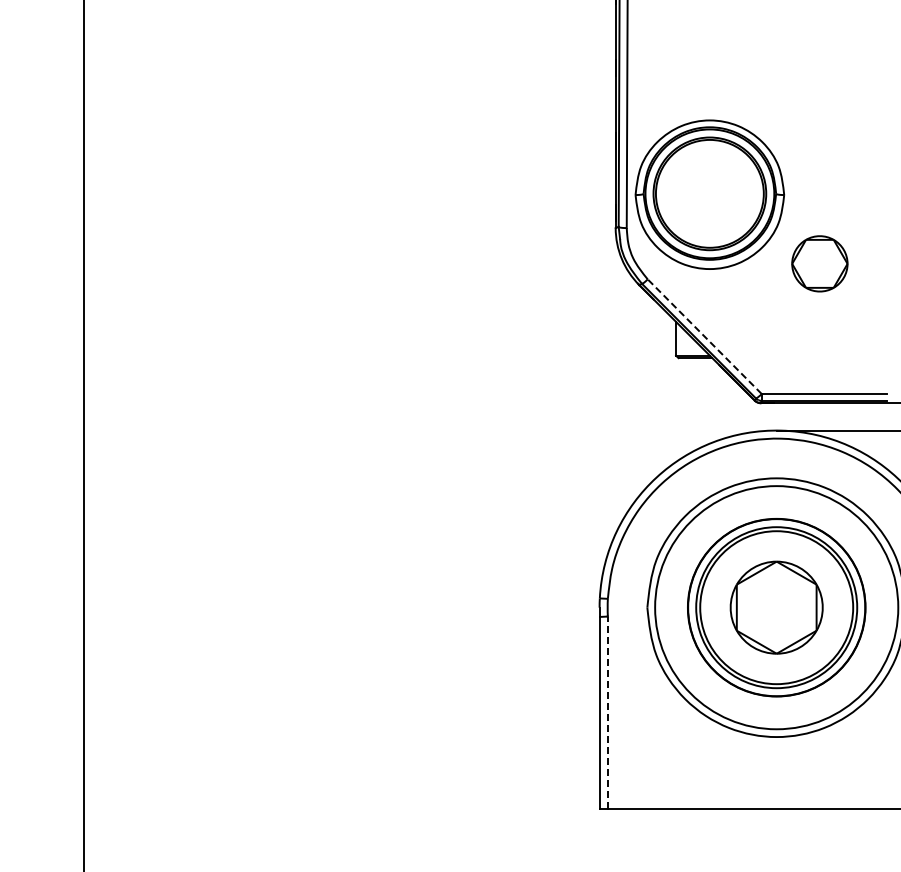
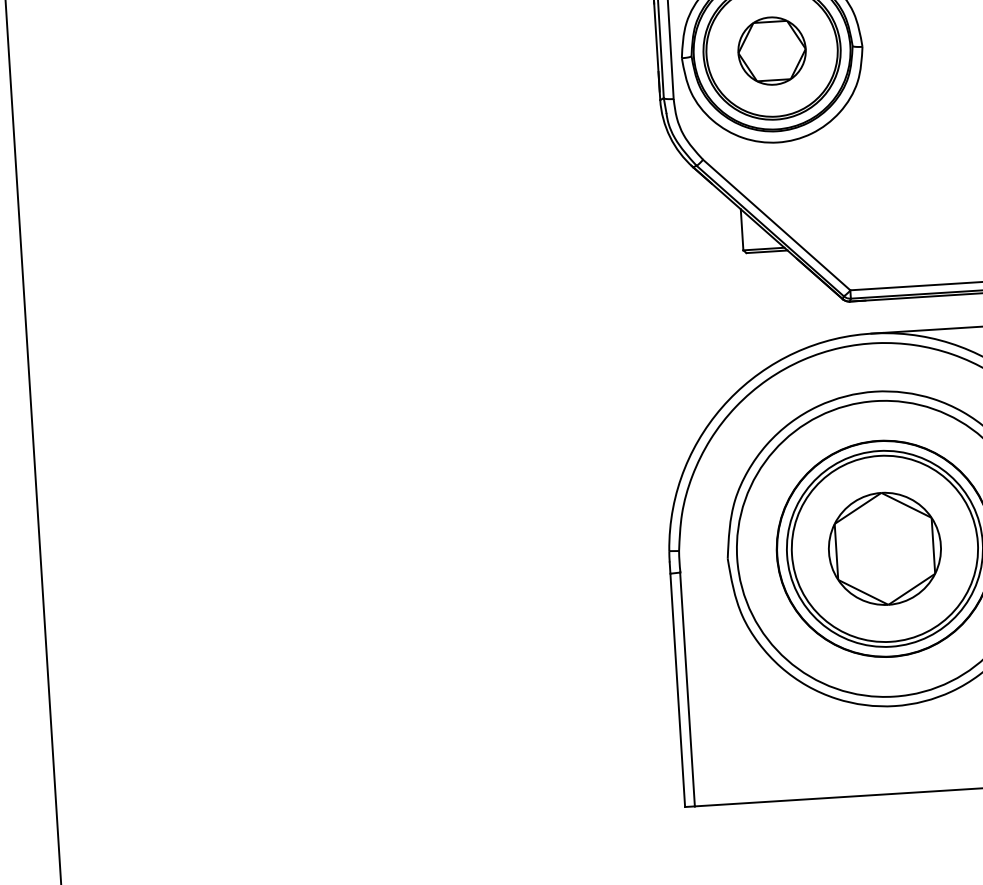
part: (819, 263) -> (771, 50), moved
line: (704, 336) -> (776, 224), dashed -> solid
line: (607, 712) -> (687, 689), dashed -> solid

